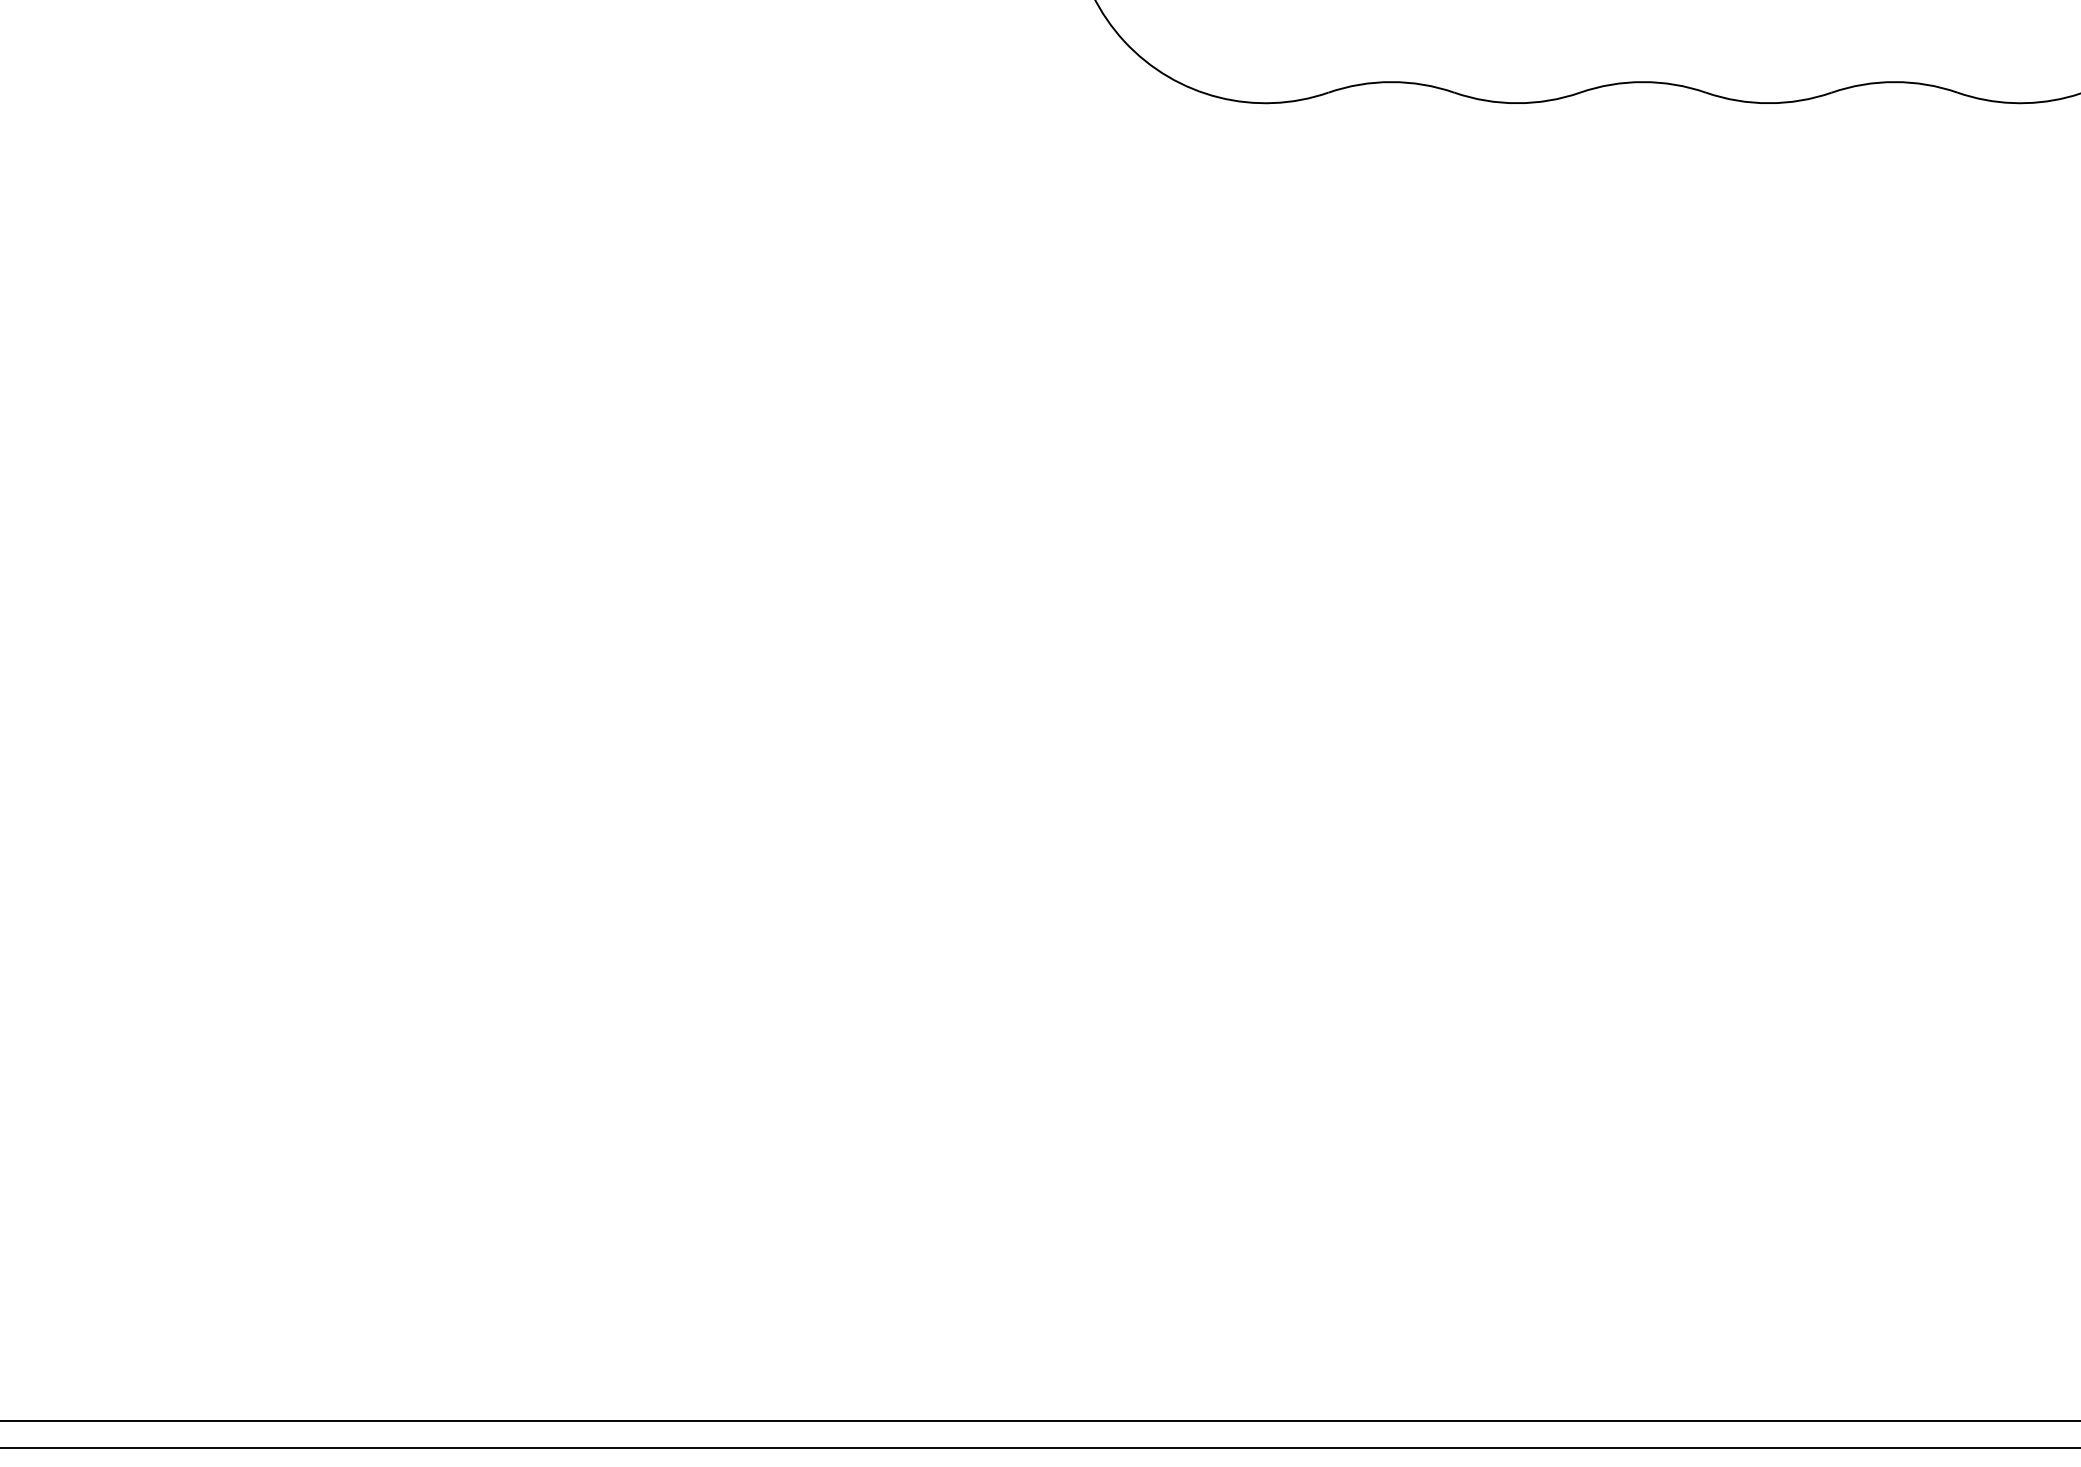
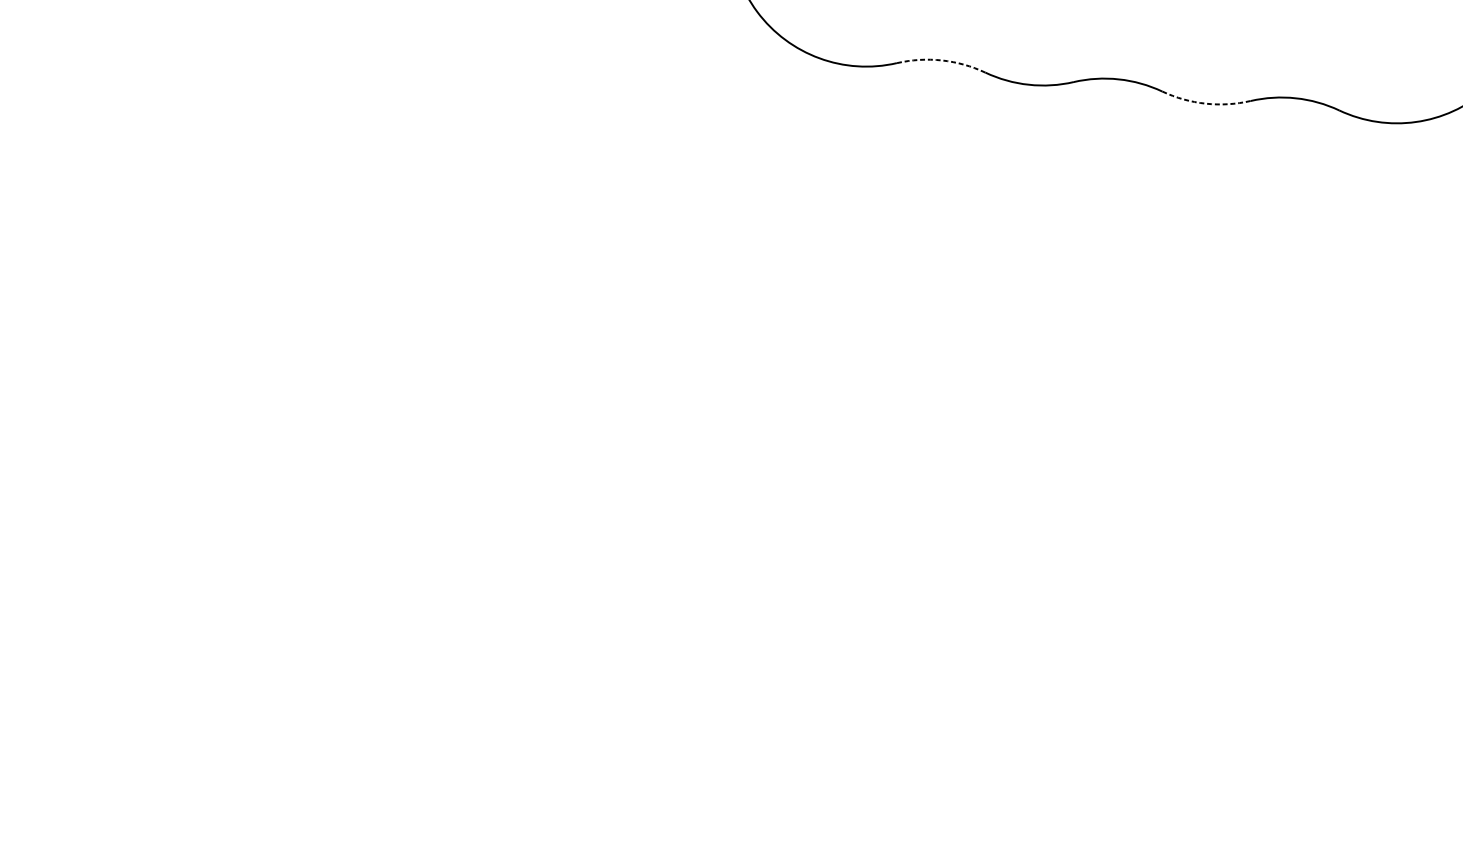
arc: (1391, 82) -> (941, 60), solid -> dashed
arc: (1768, 103) -> (1205, 103), solid -> dashed

